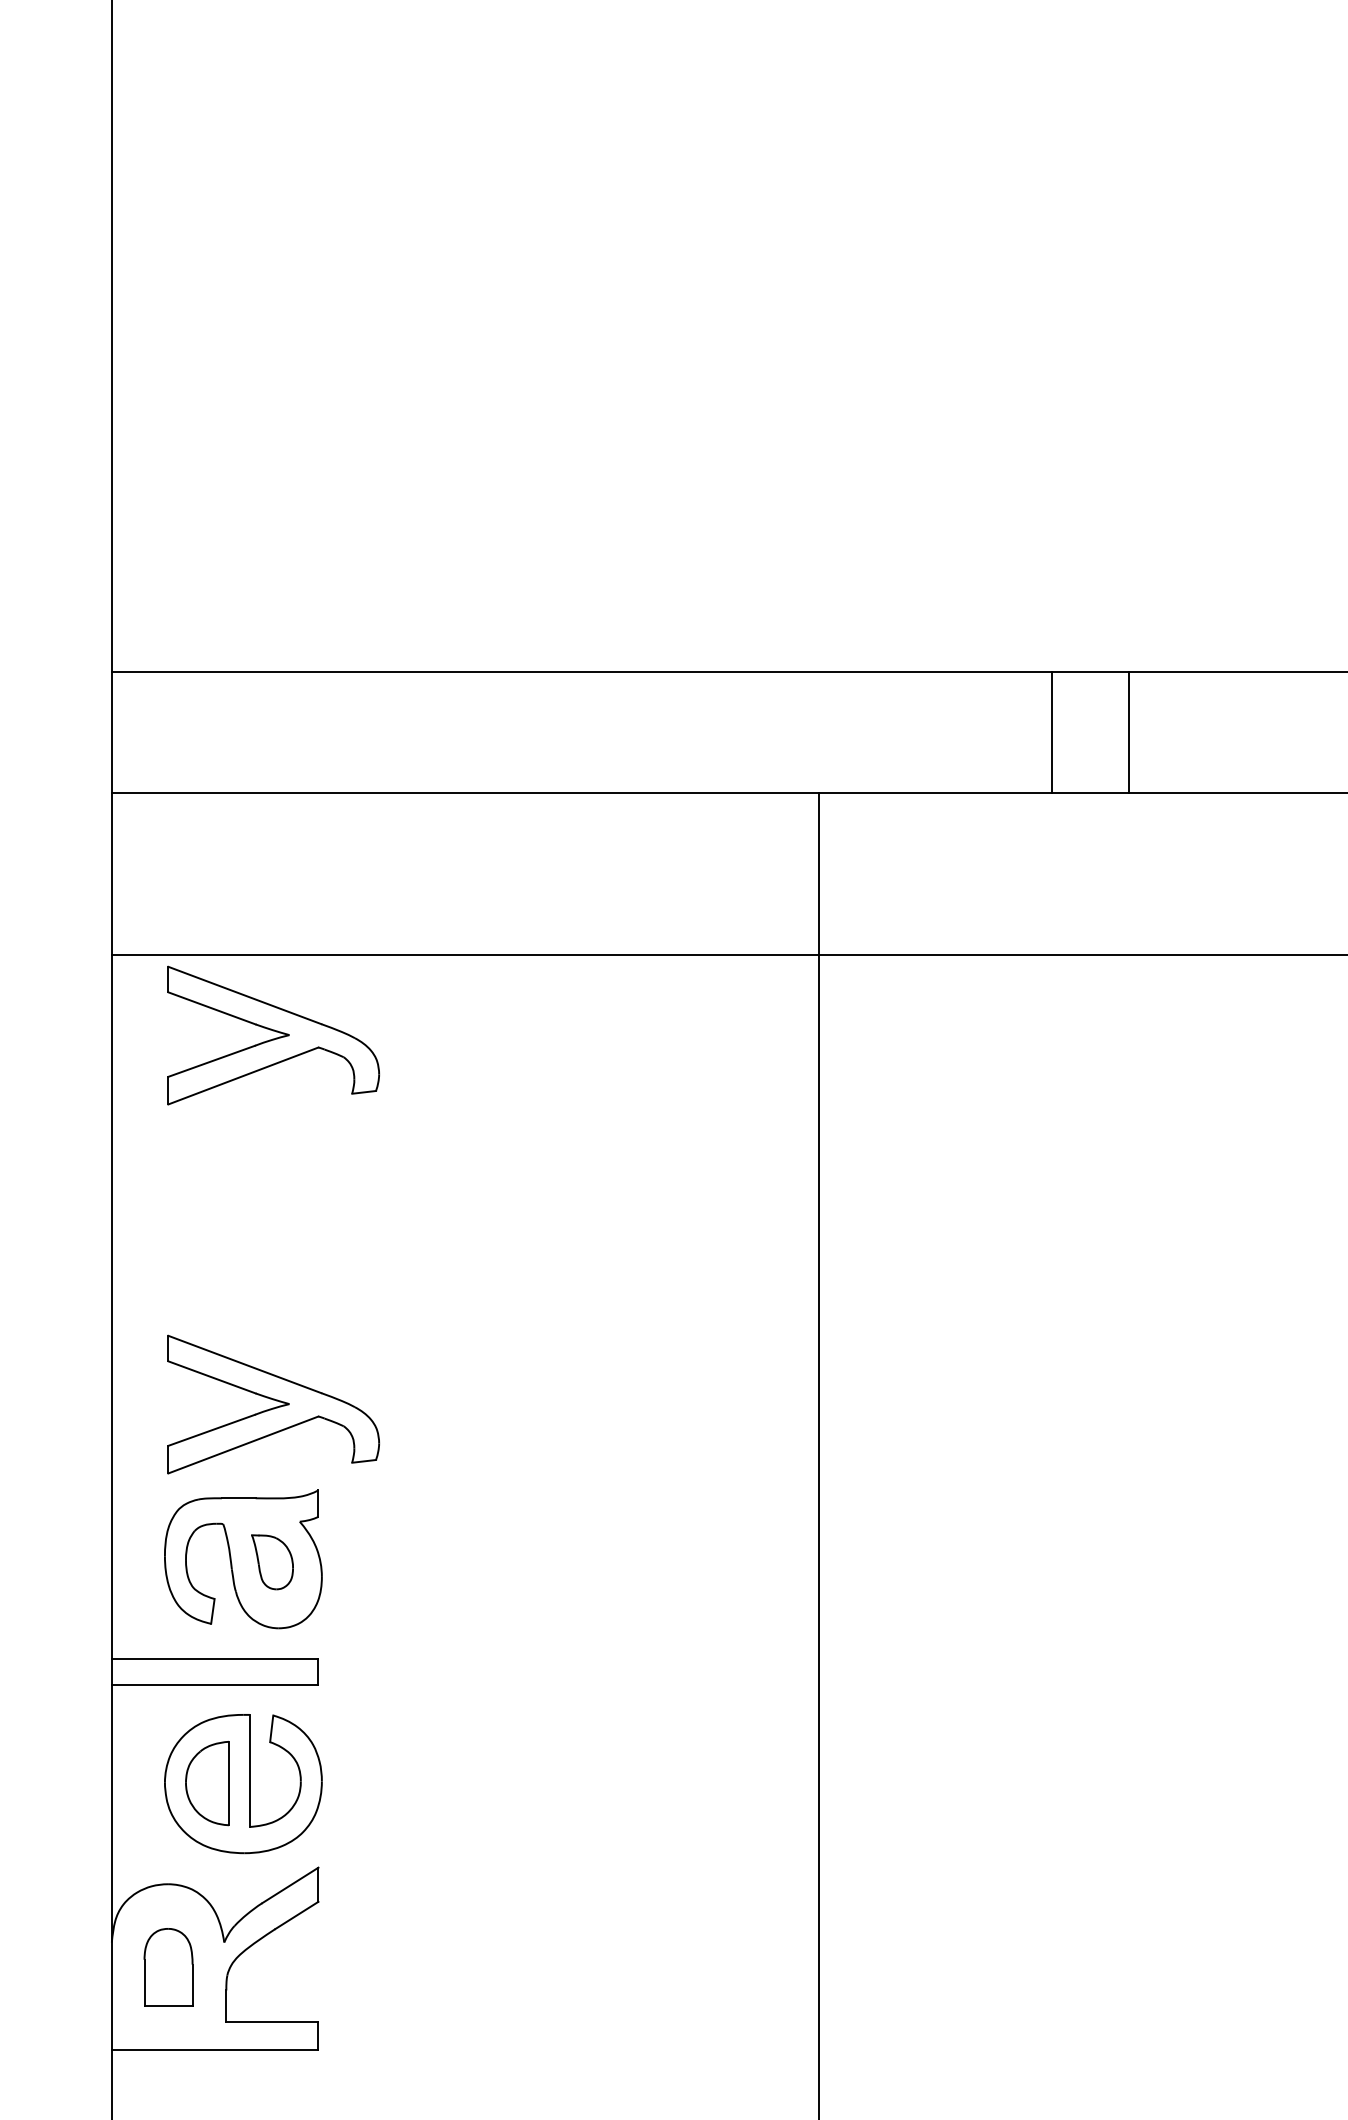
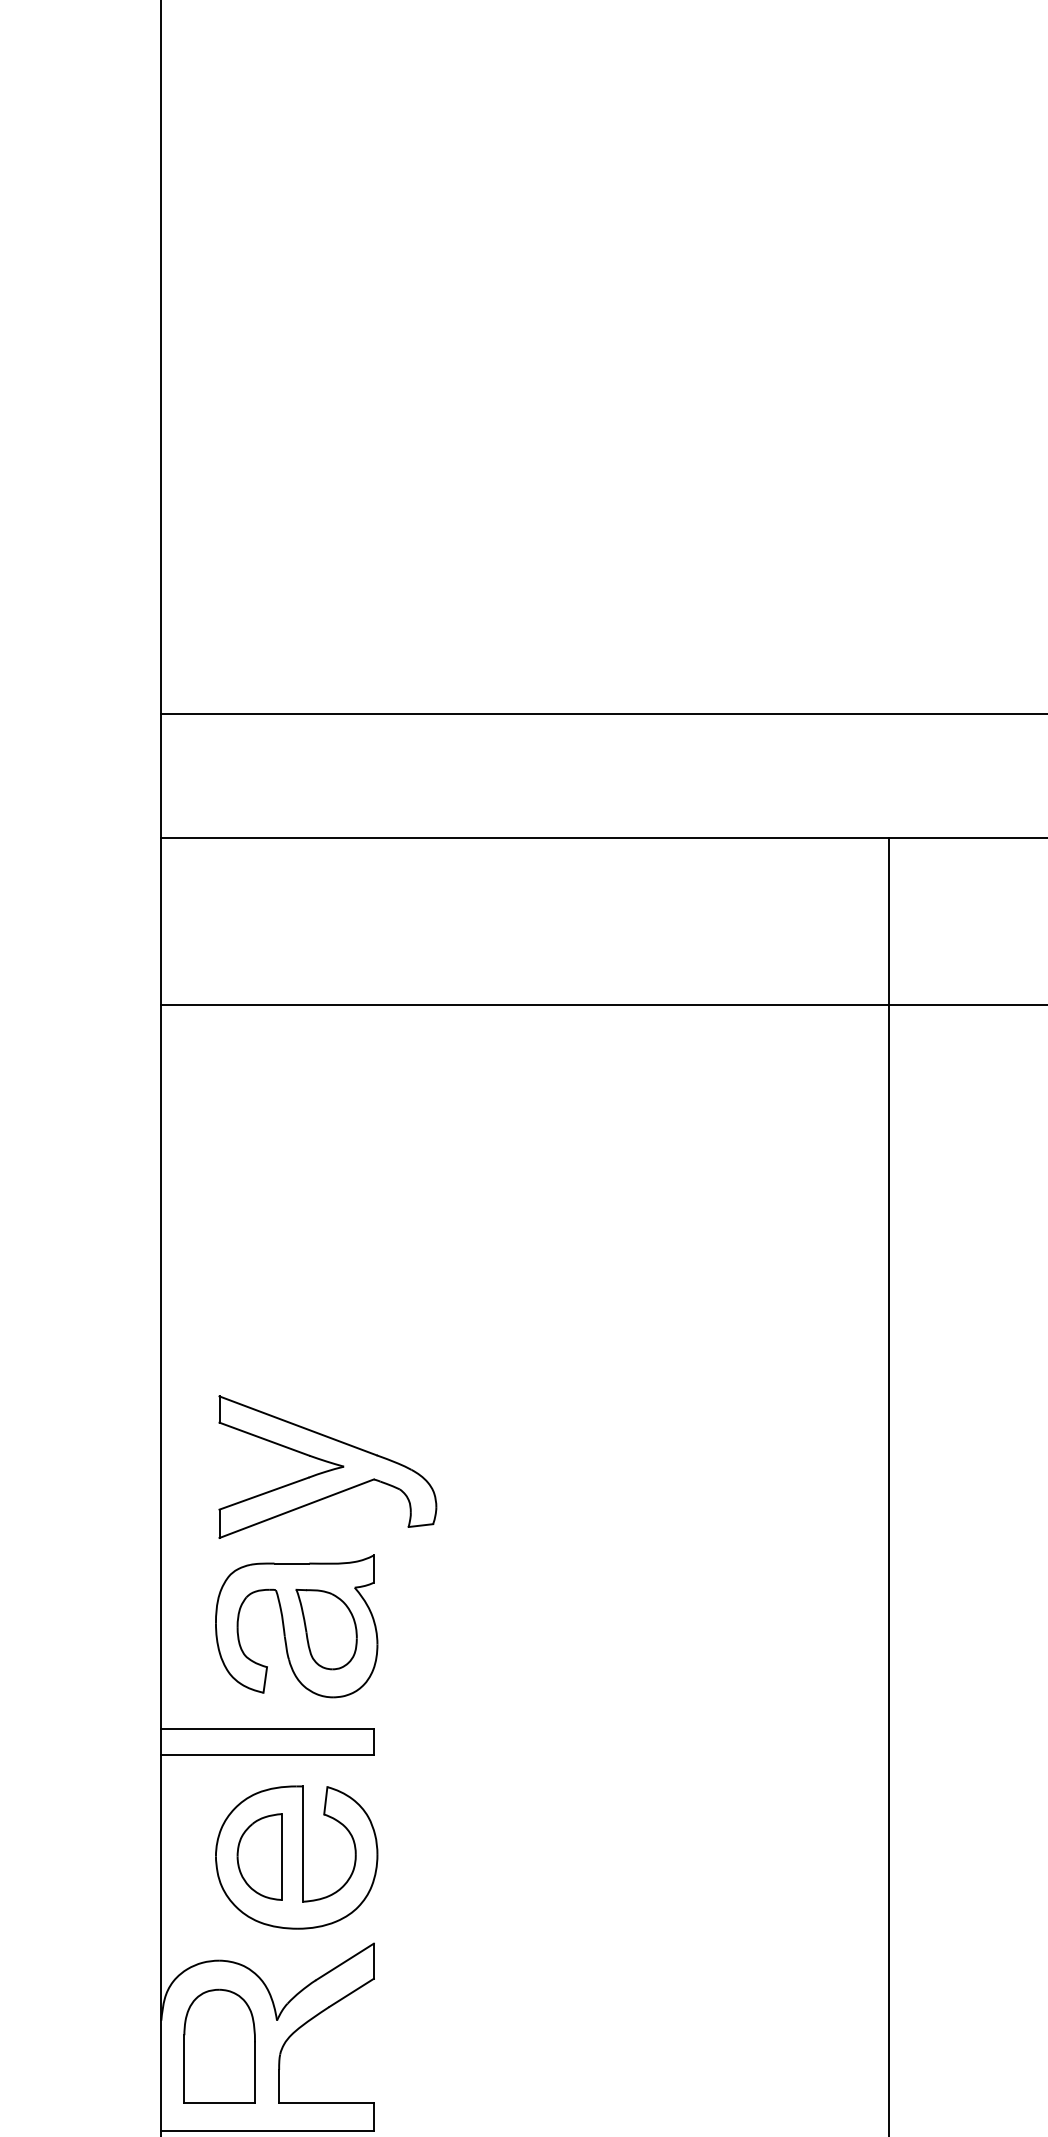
part: (273, 1035) -> (327, 1087), removed
part: (272, 1561) -> (326, 1628), size x1.43
part: (168, 1966) -> (219, 2045), size x1.43

